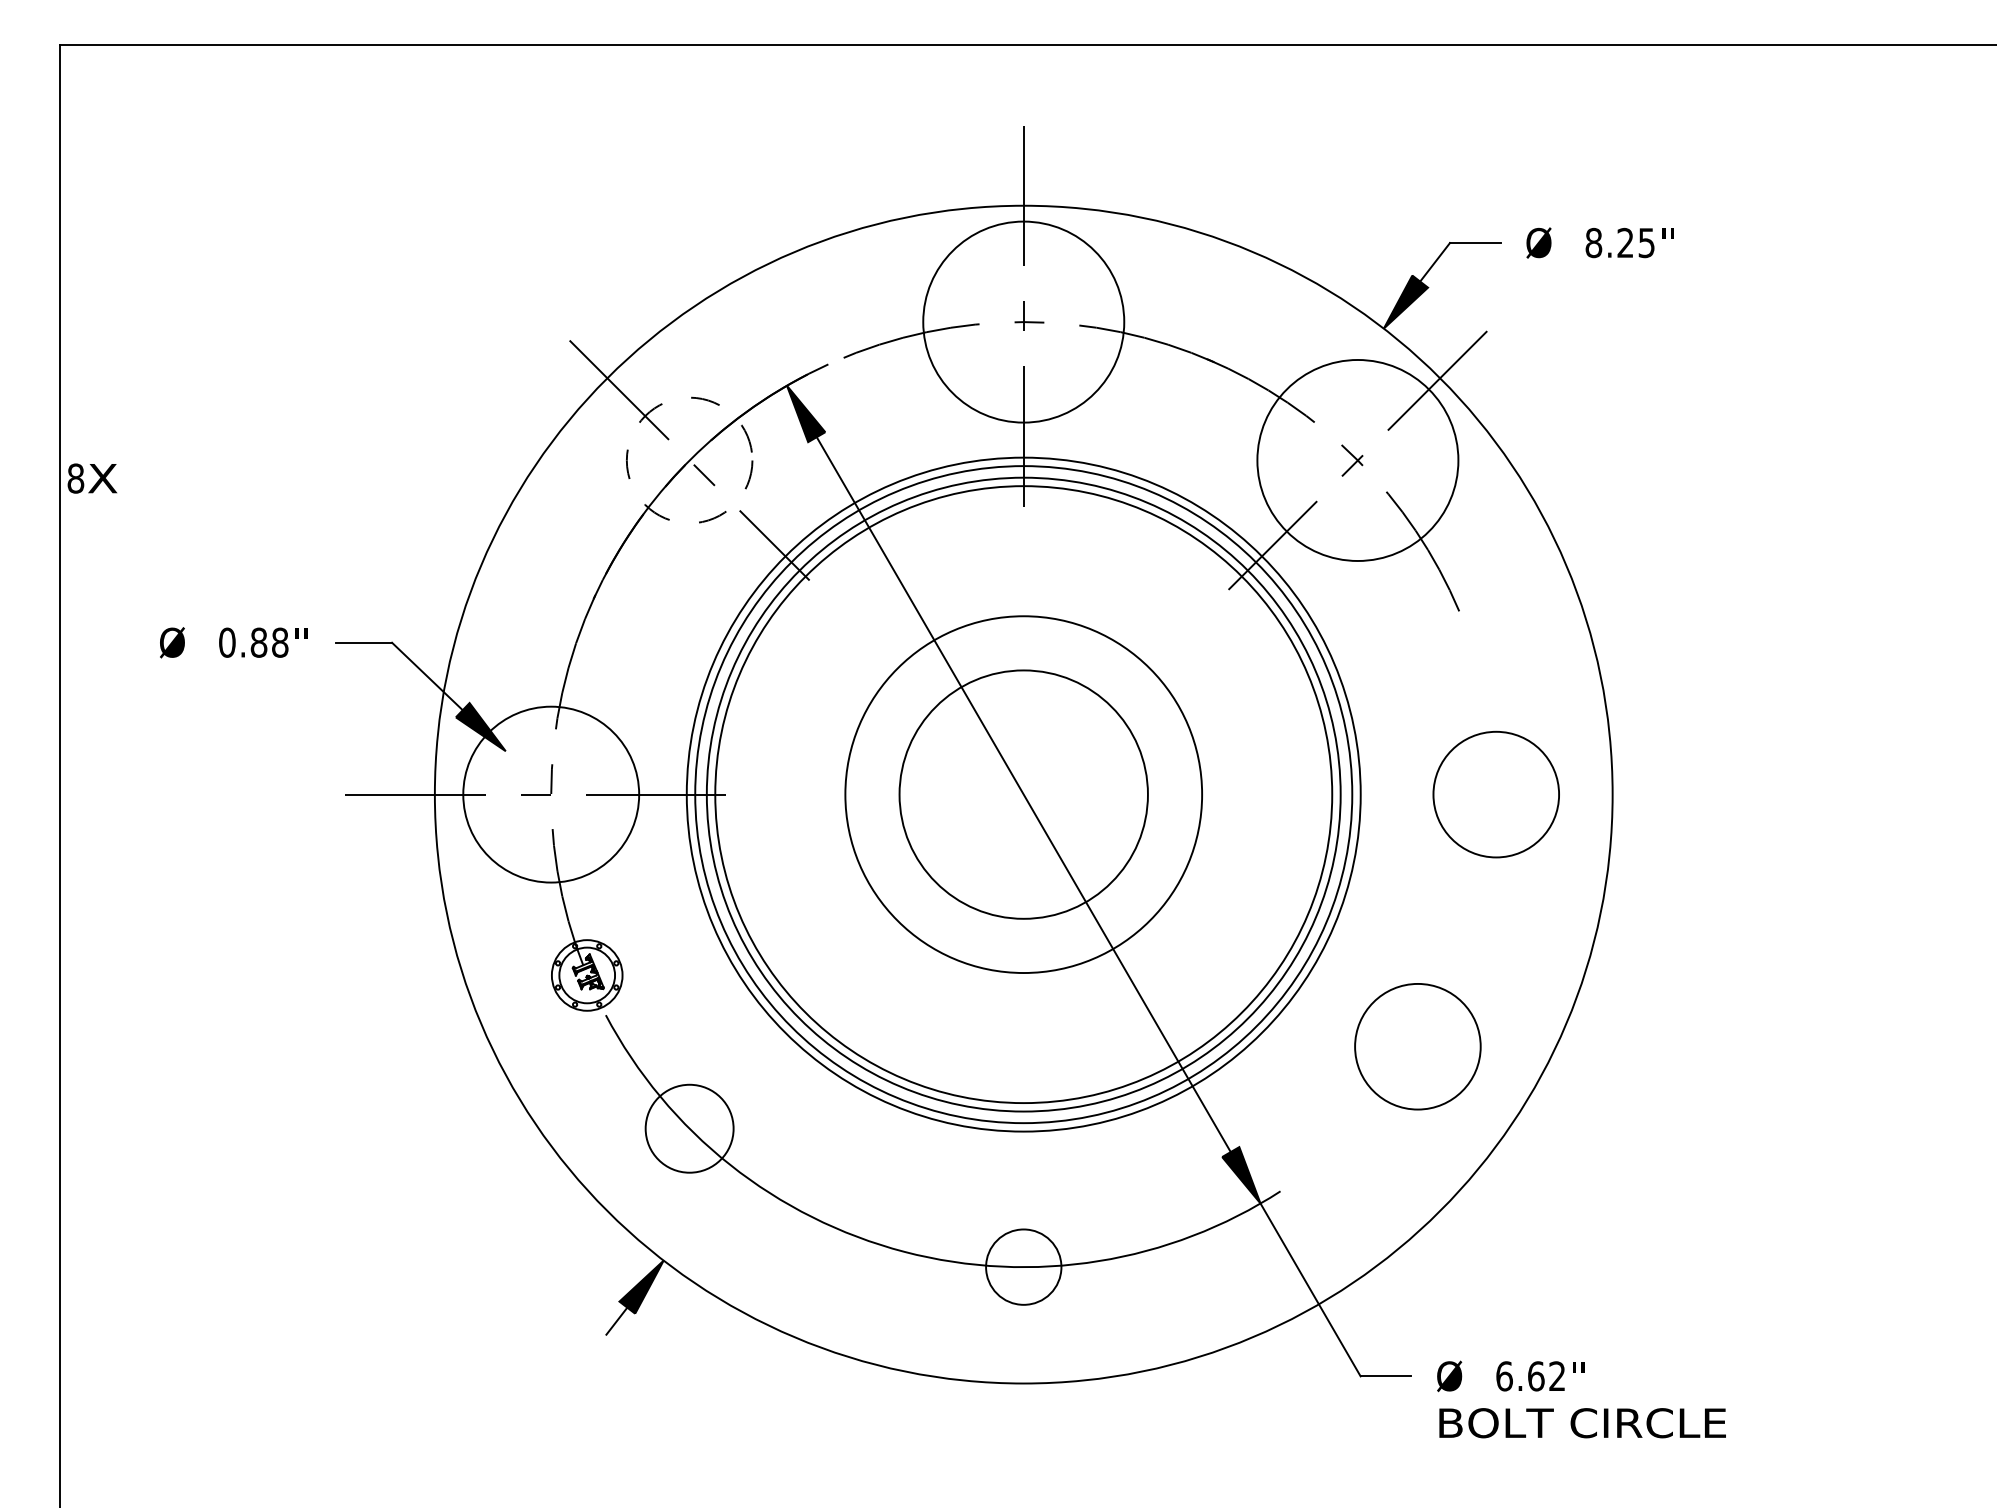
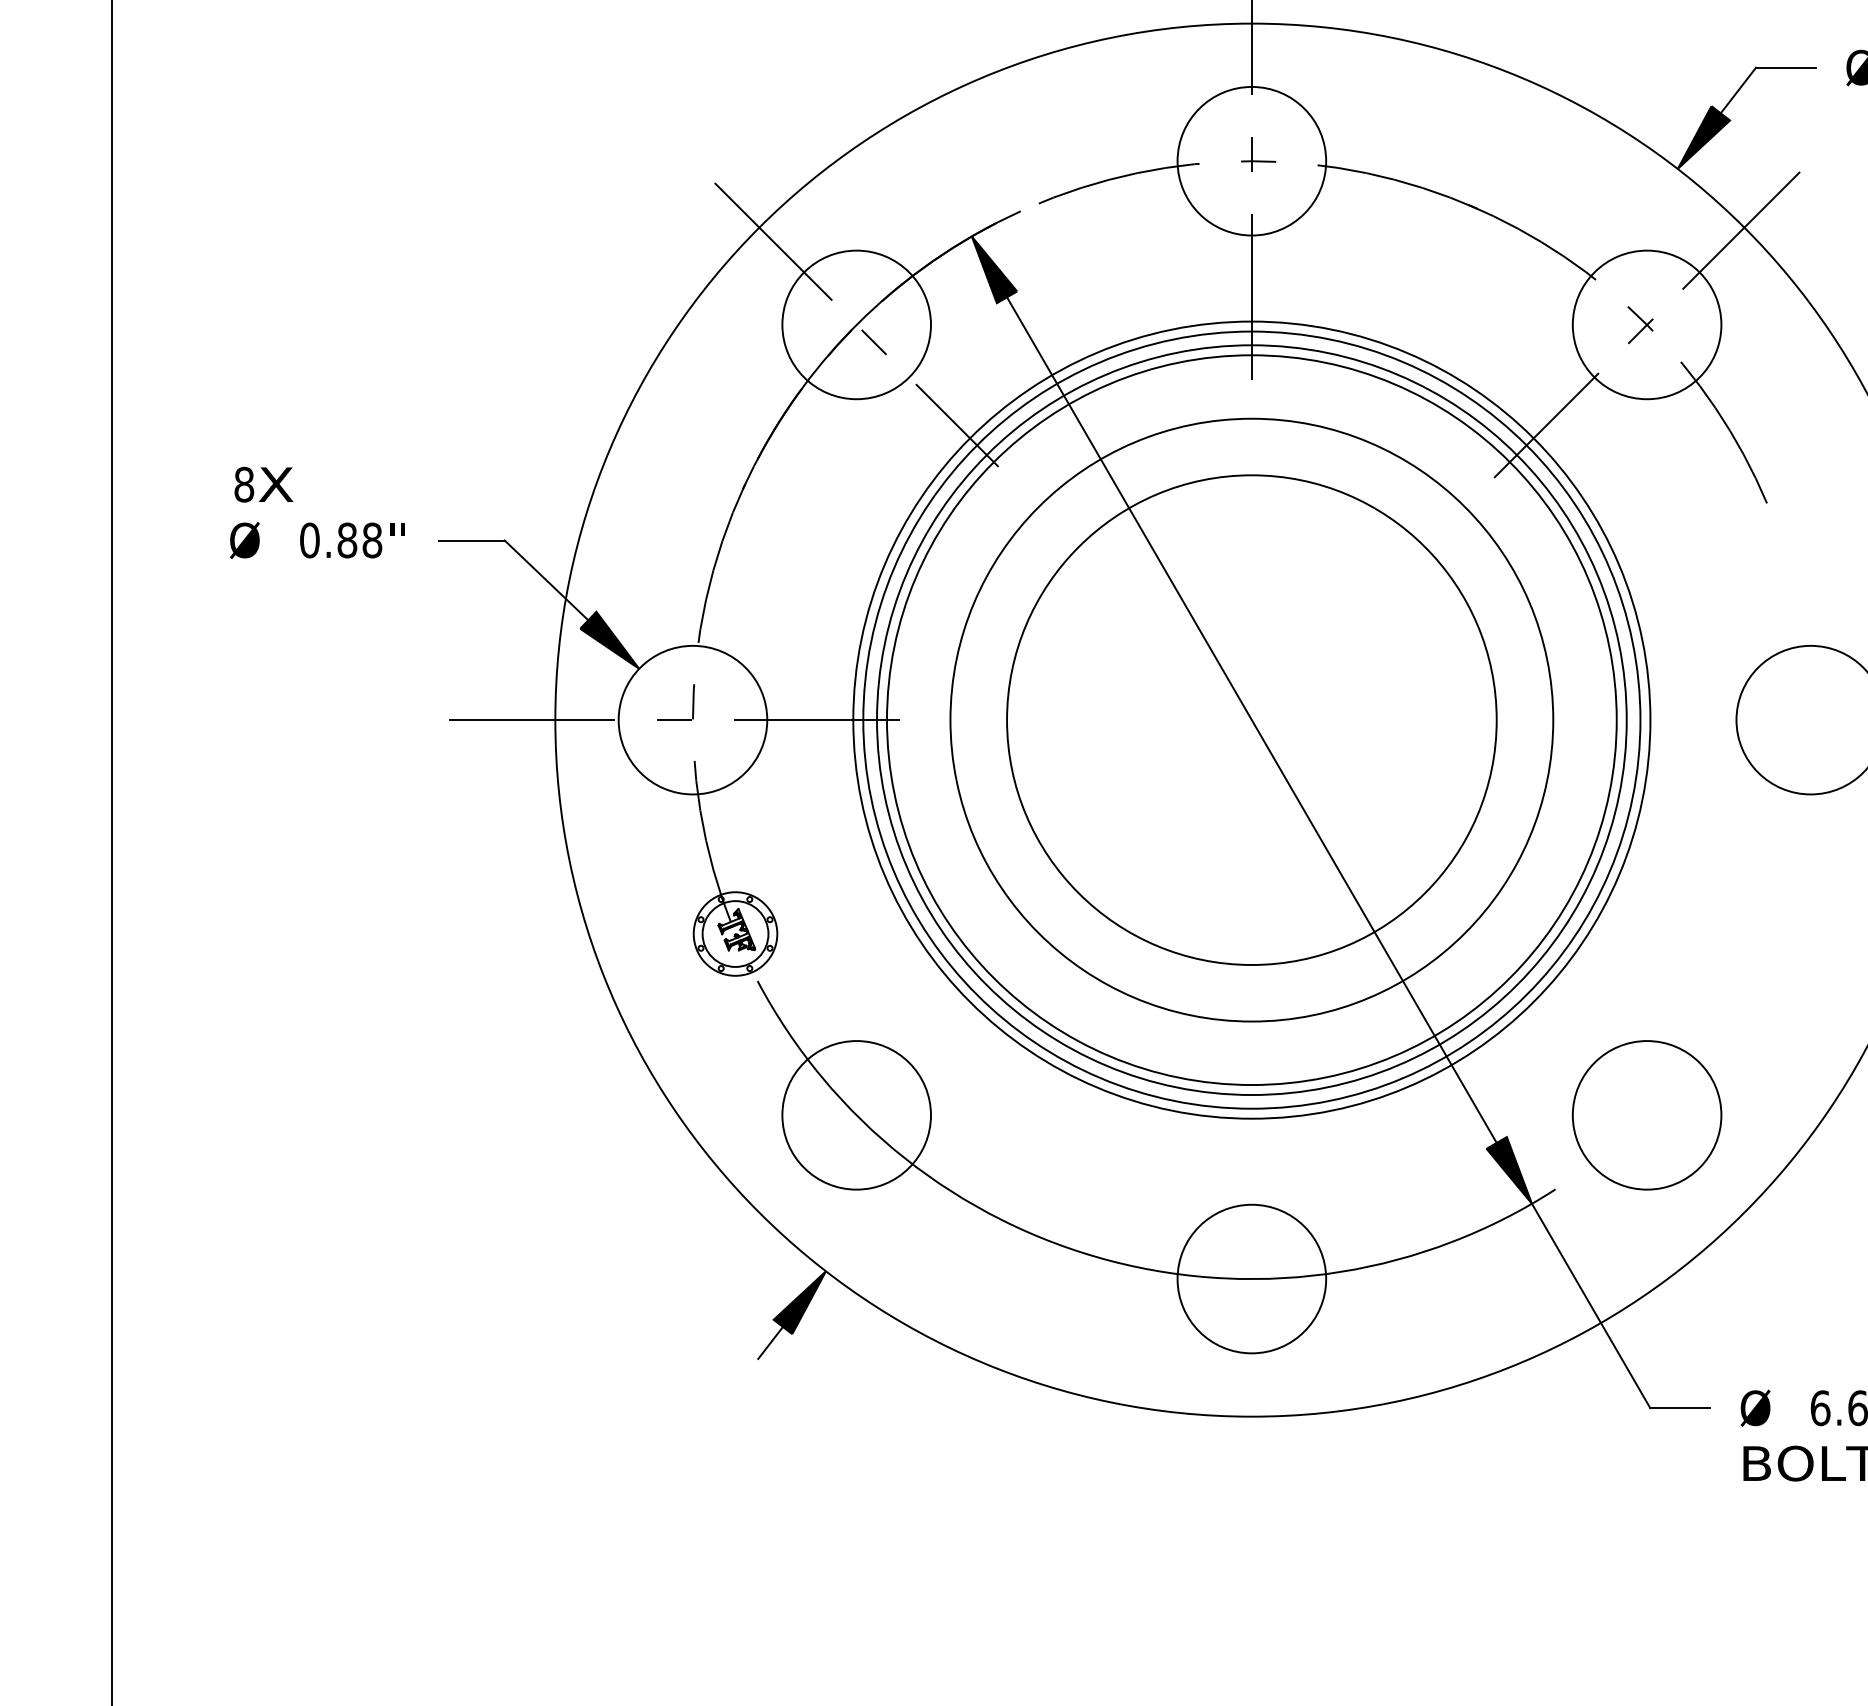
circle: (1023, 321) -> (1251, 160), size x0.62
circle: (689, 460) -> (856, 324), dashed -> solid
circle: (1357, 460) -> (1646, 324), size x0.62
text: (92, 478) -> (263, 484), moved
circle: (551, 794) -> (693, 719), size x0.71
circle: (1023, 794) -> (1251, 719), size x1.43
circle: (1023, 794) -> (1251, 719), size x1.67
circle: (1417, 1046) -> (1646, 1115), moved
circle: (689, 1128) -> (856, 1115), size x1.43
circle: (1023, 1266) -> (1251, 1278), size x1.67

